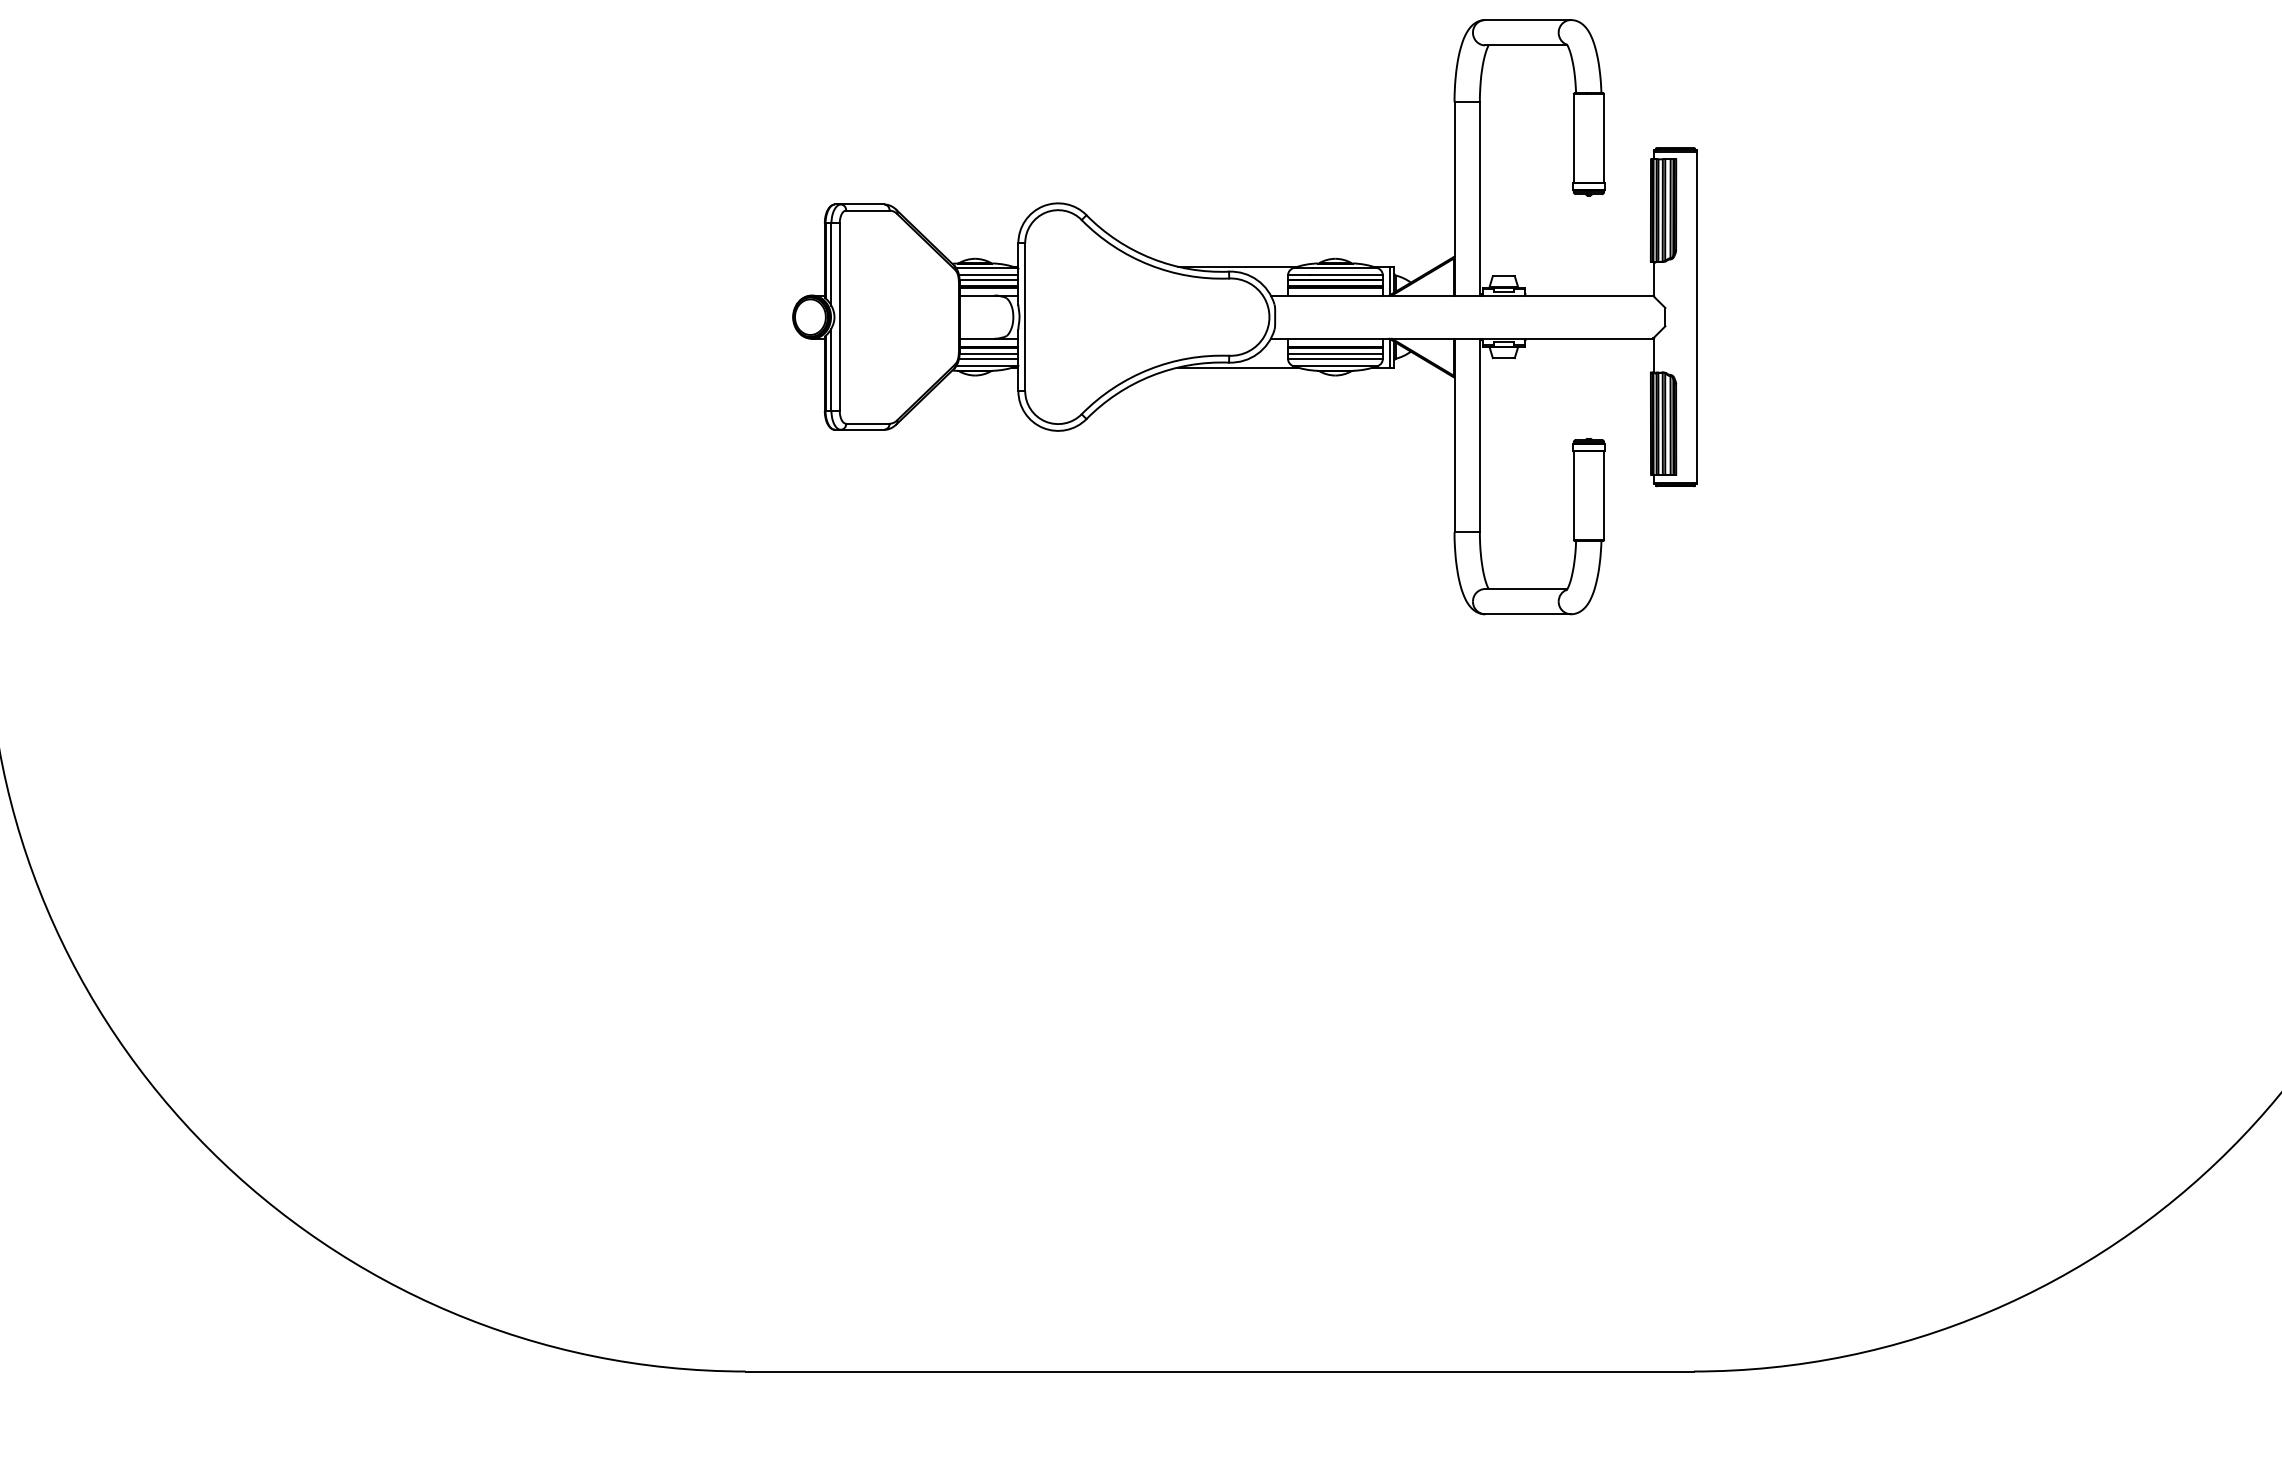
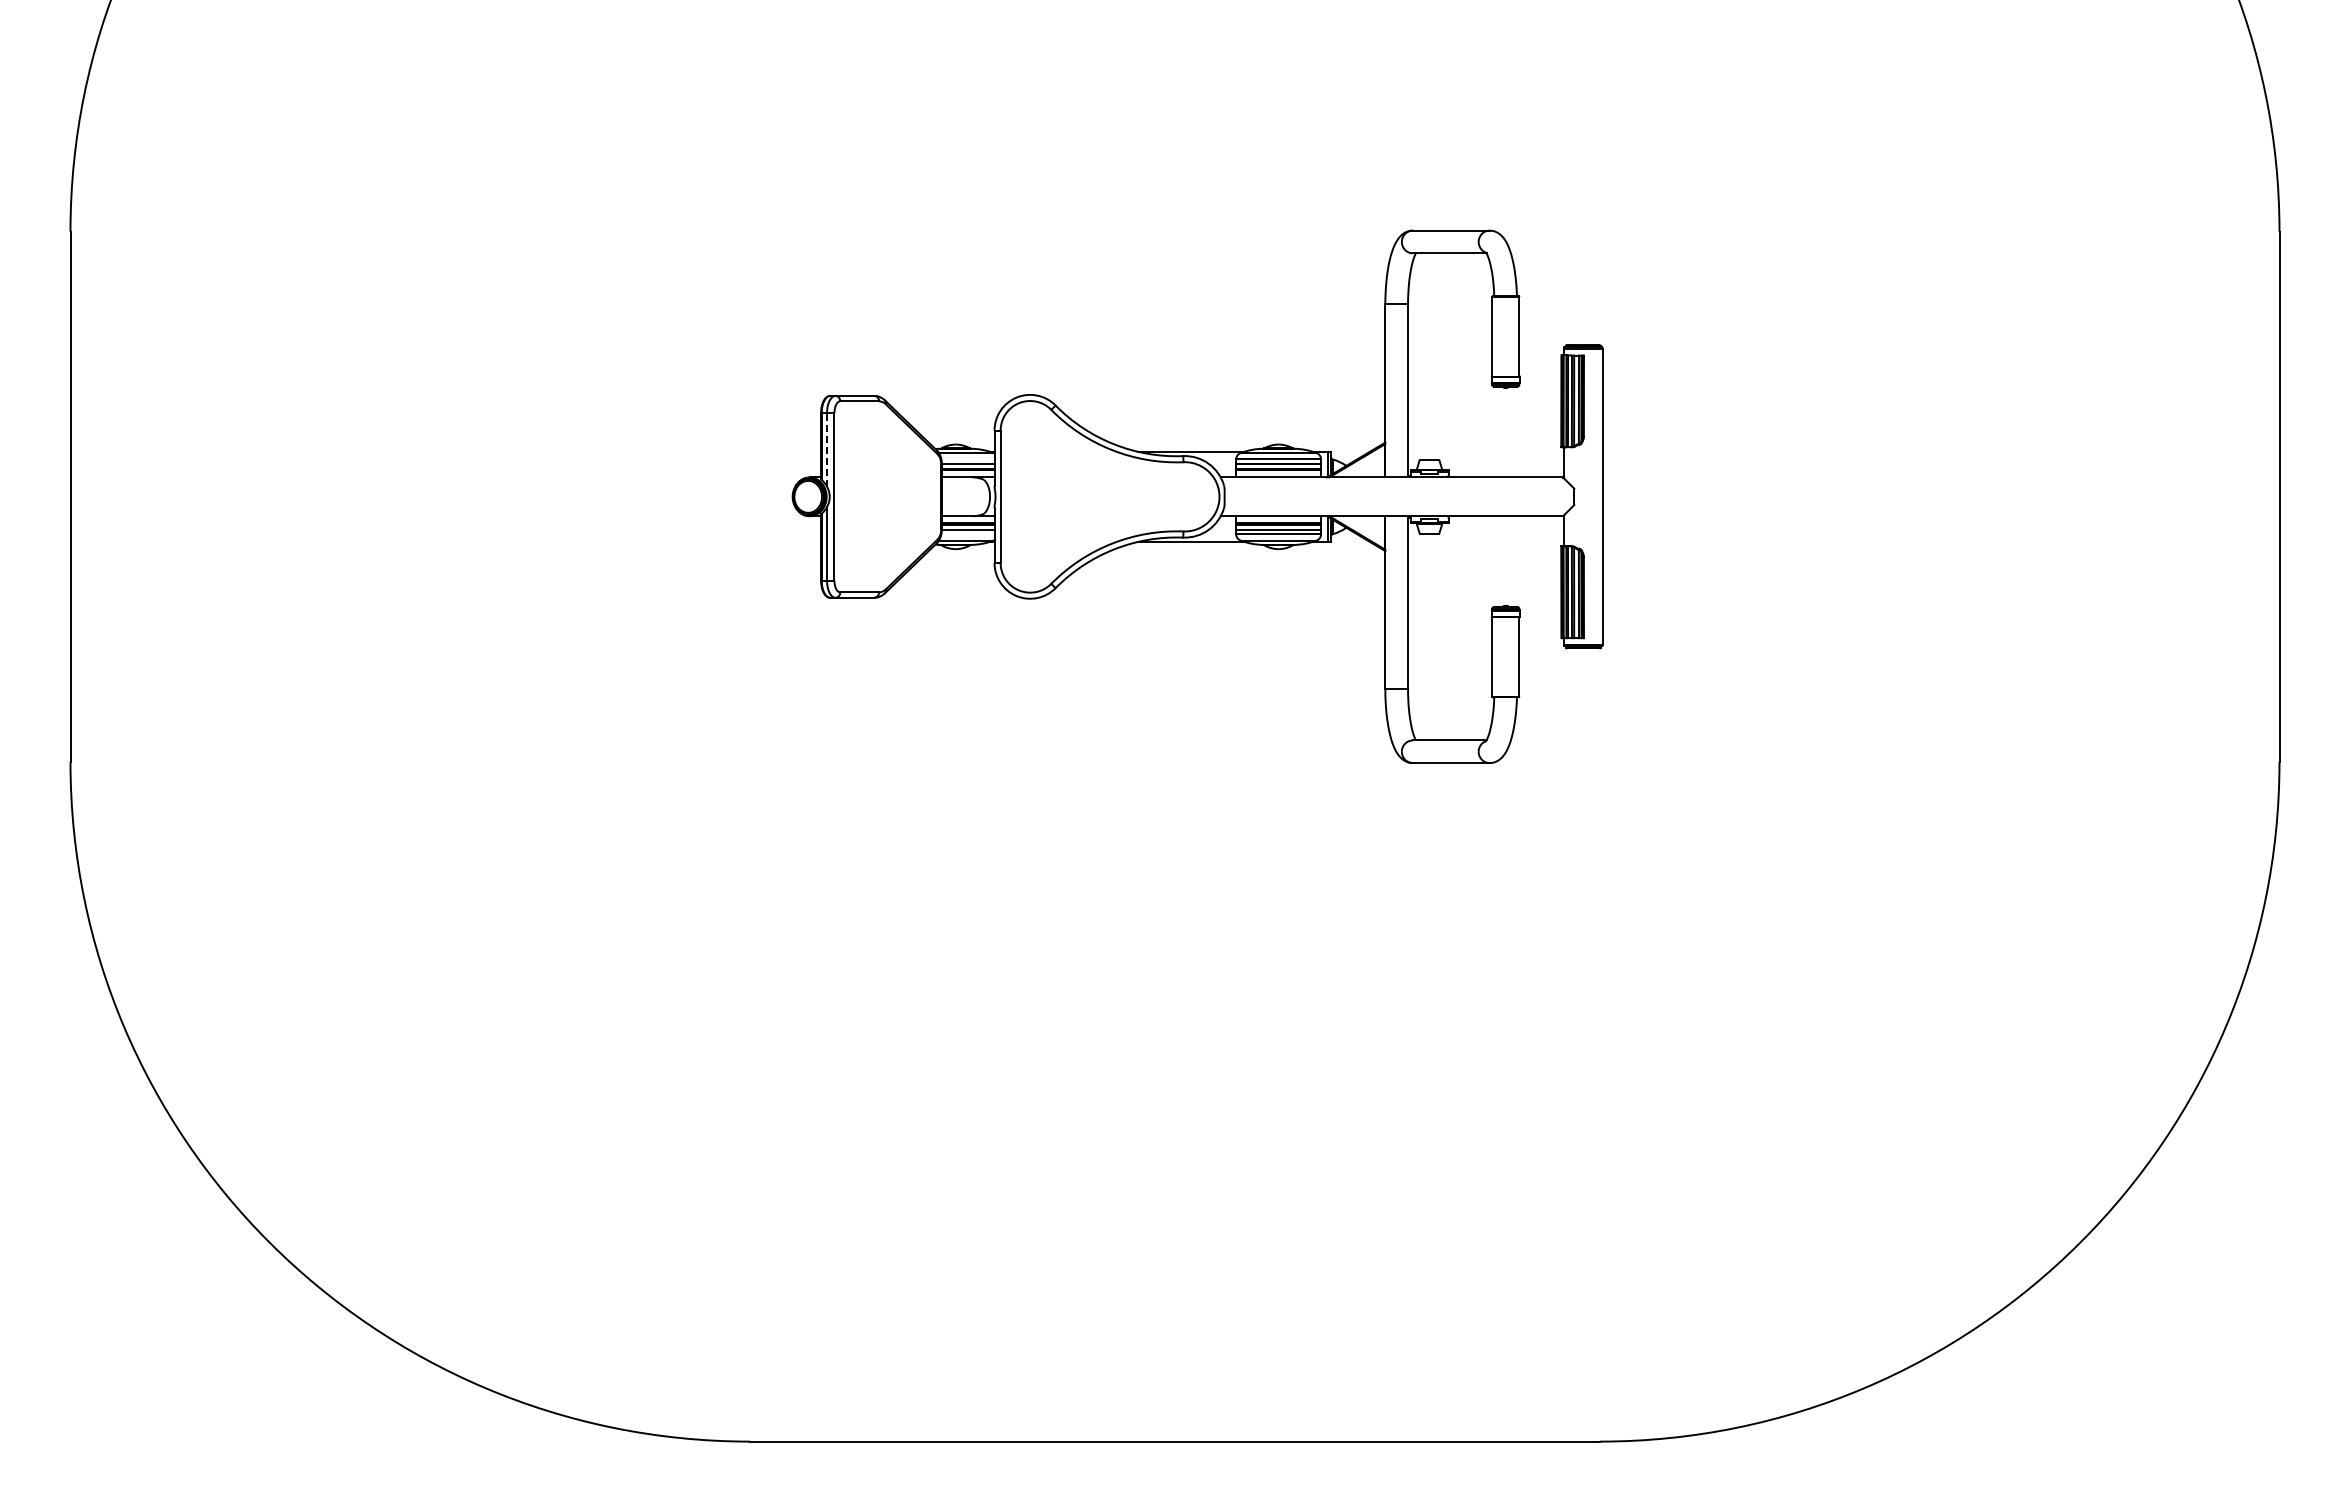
line: (831, 264) -> (827, 449), solid -> dashed
line: (988, 275) -> (967, 459), removed
line: (988, 359) -> (967, 534), removed

